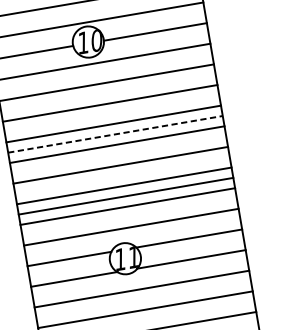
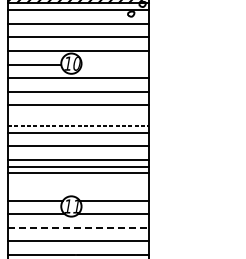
line: (155, 31) -> (115, 64), removed
line: (113, 123) -> (78, 118), removed
line: (130, 226) -> (78, 186), removed
line: (141, 288) -> (78, 227), solid -> dashed

